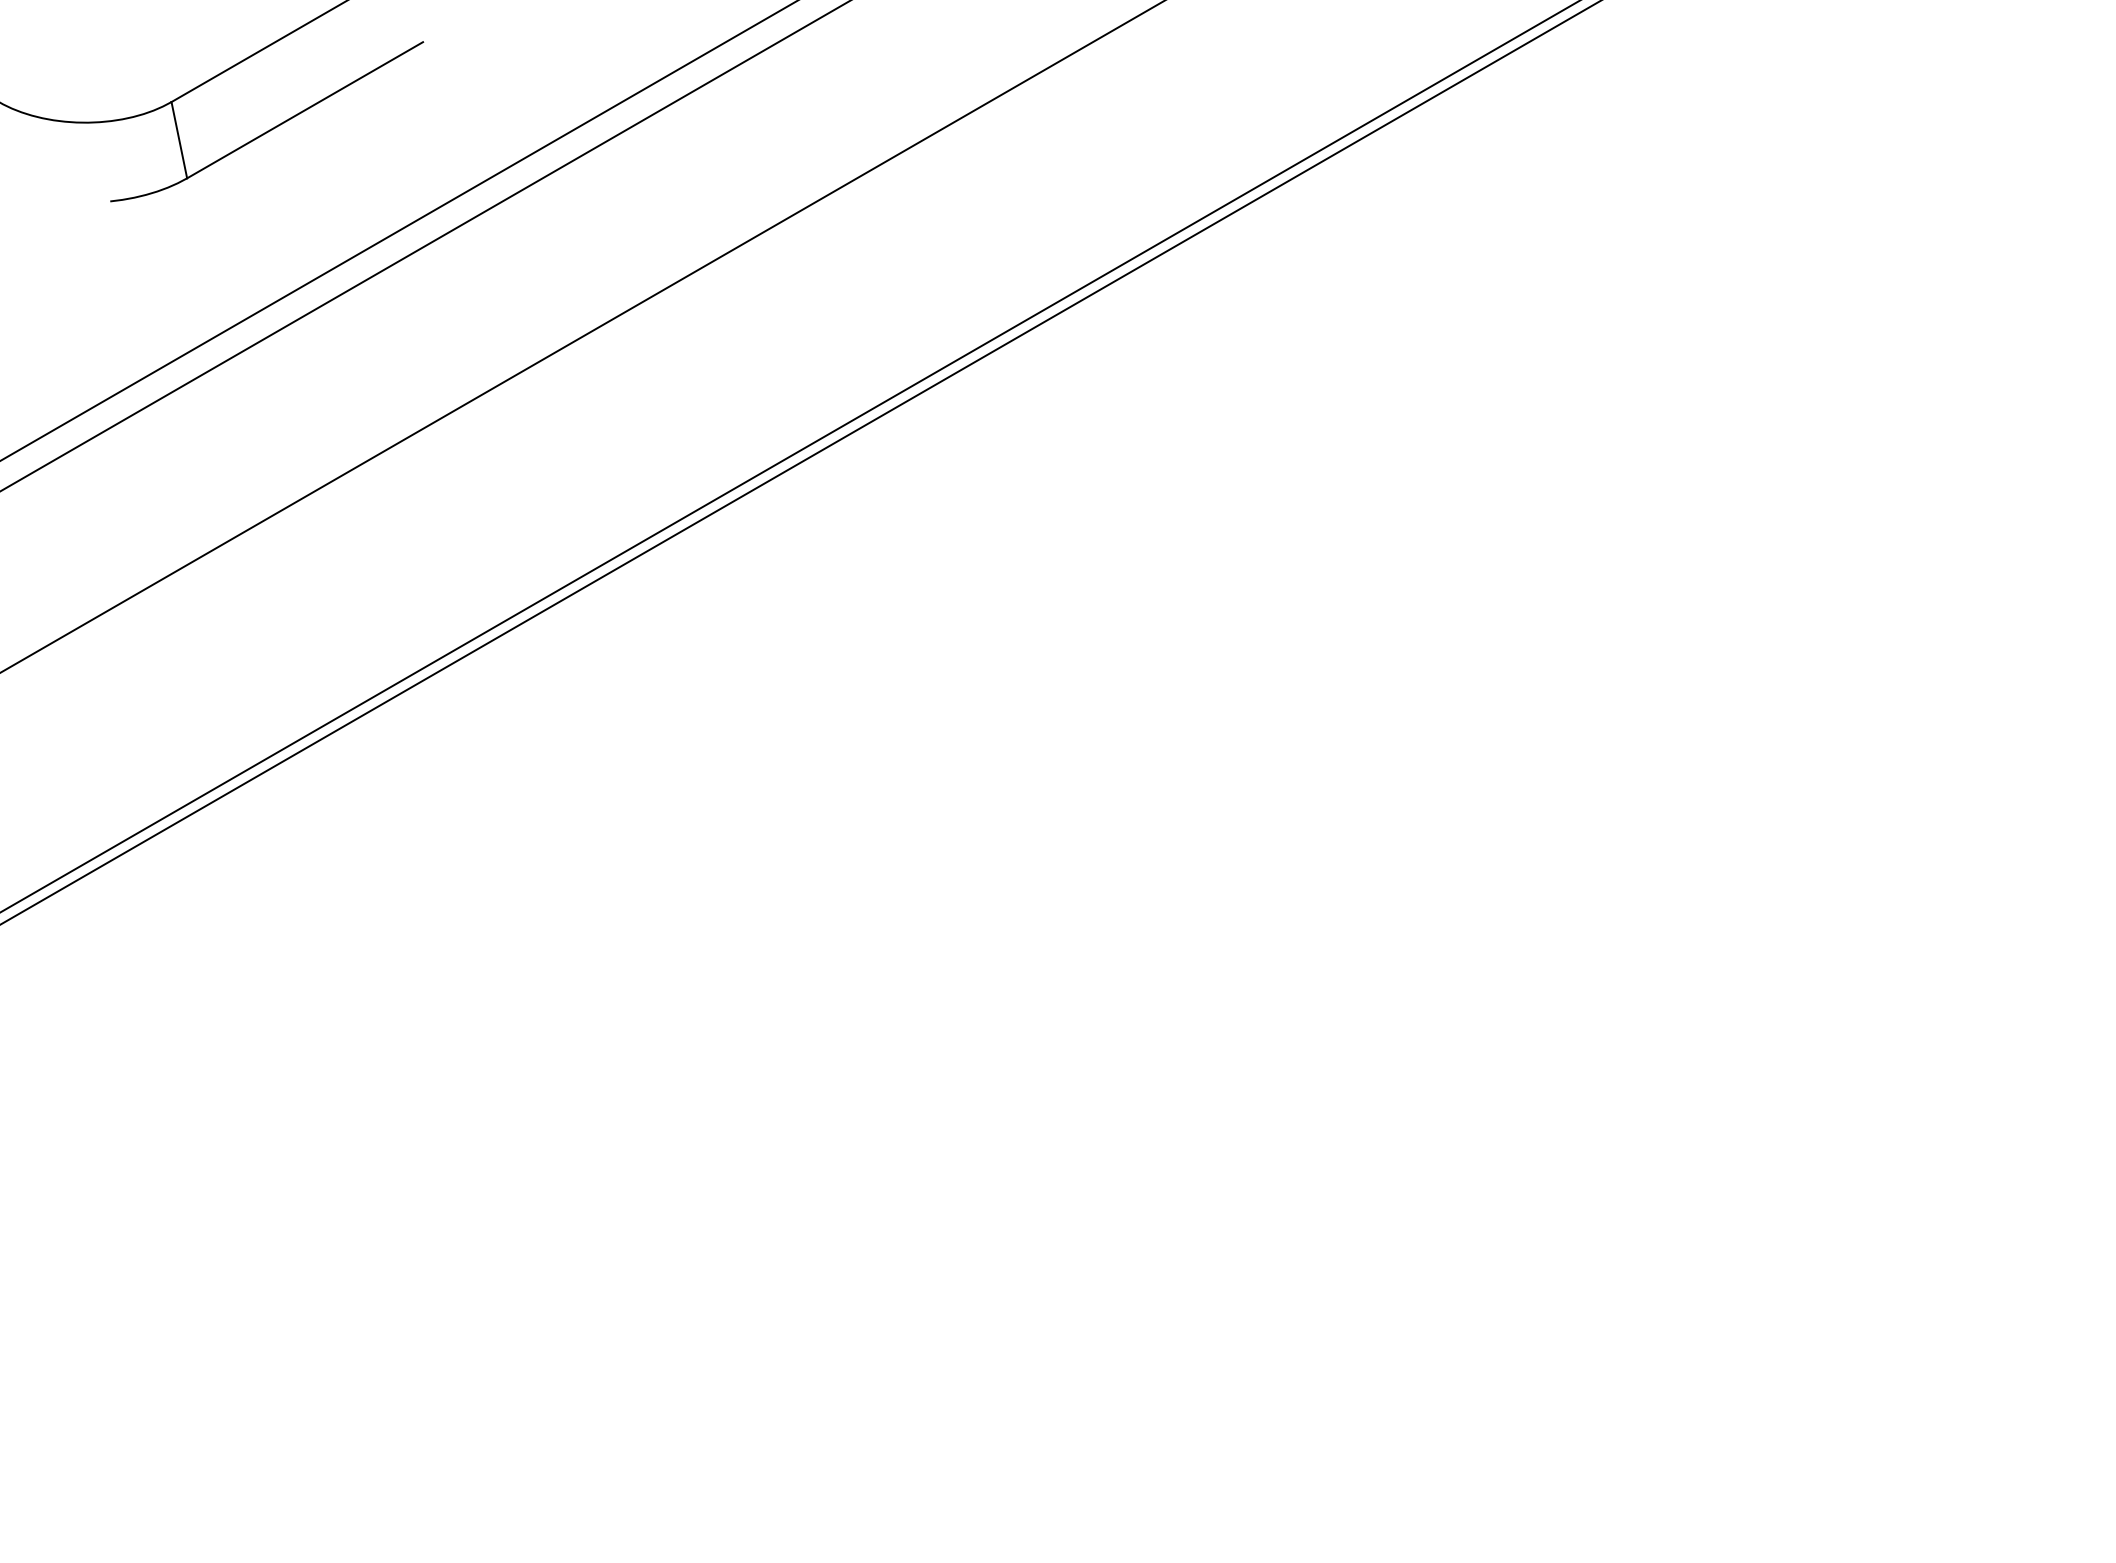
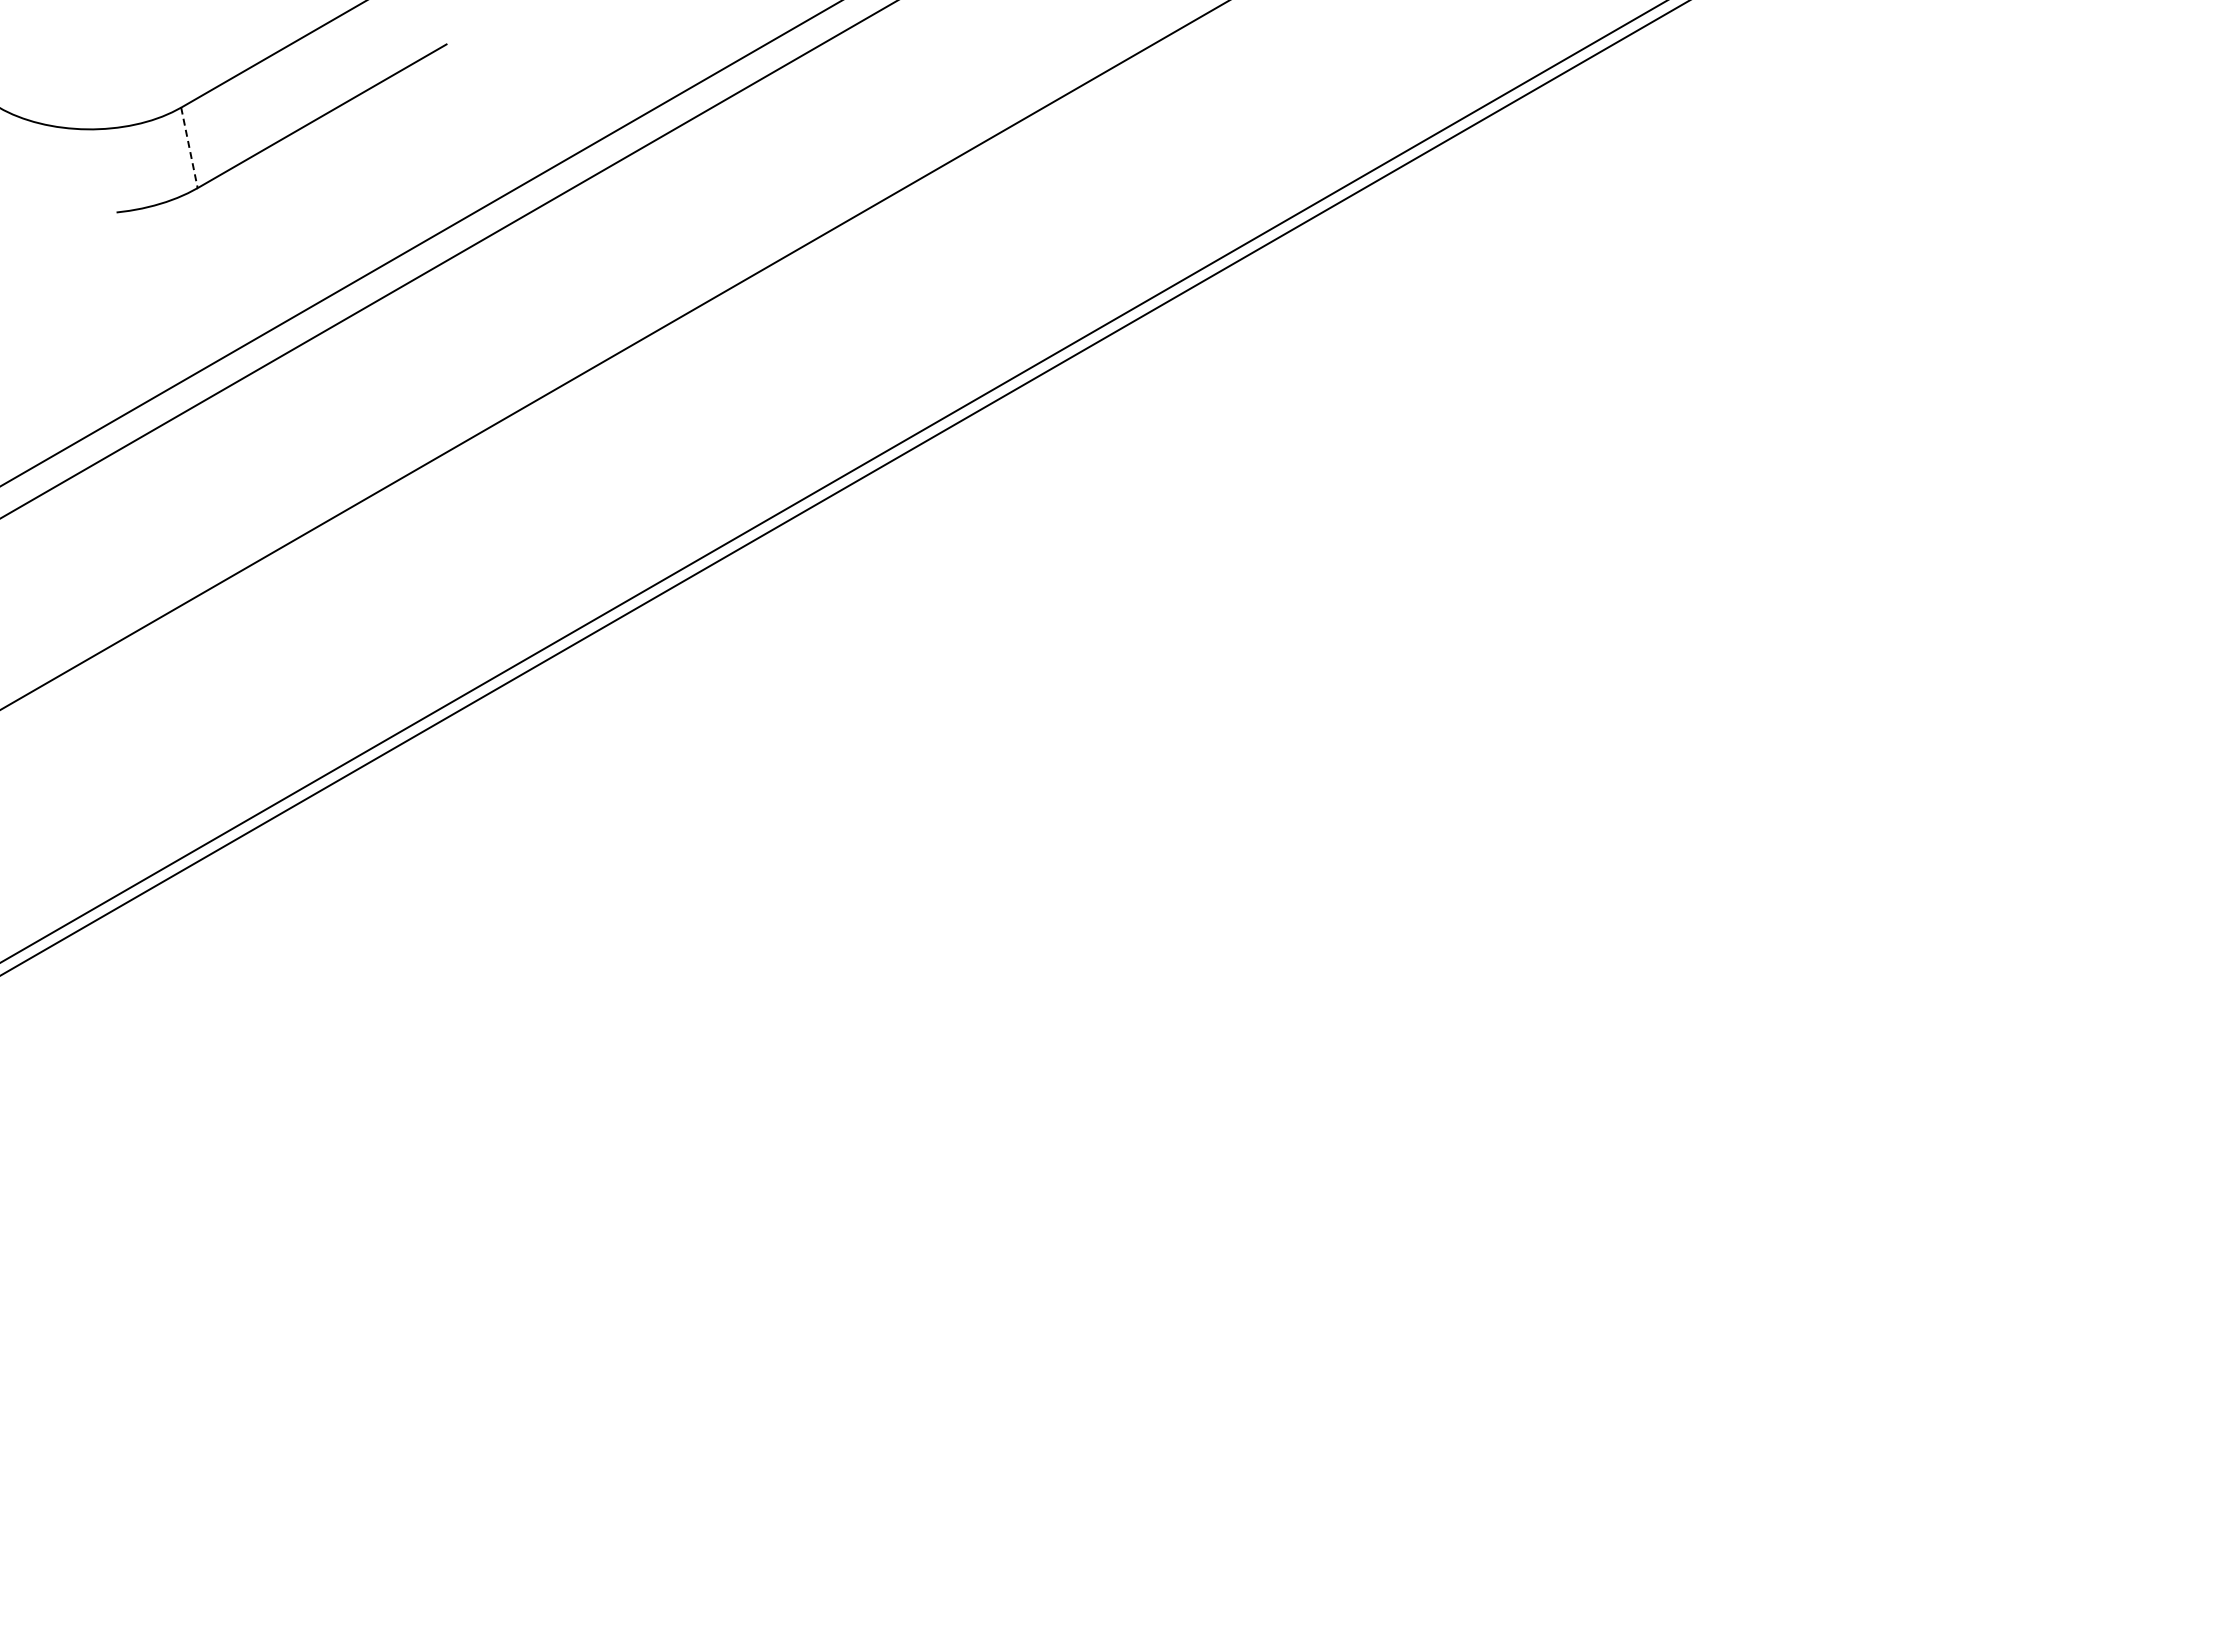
line: (179, 140) -> (189, 148), solid -> dashed

